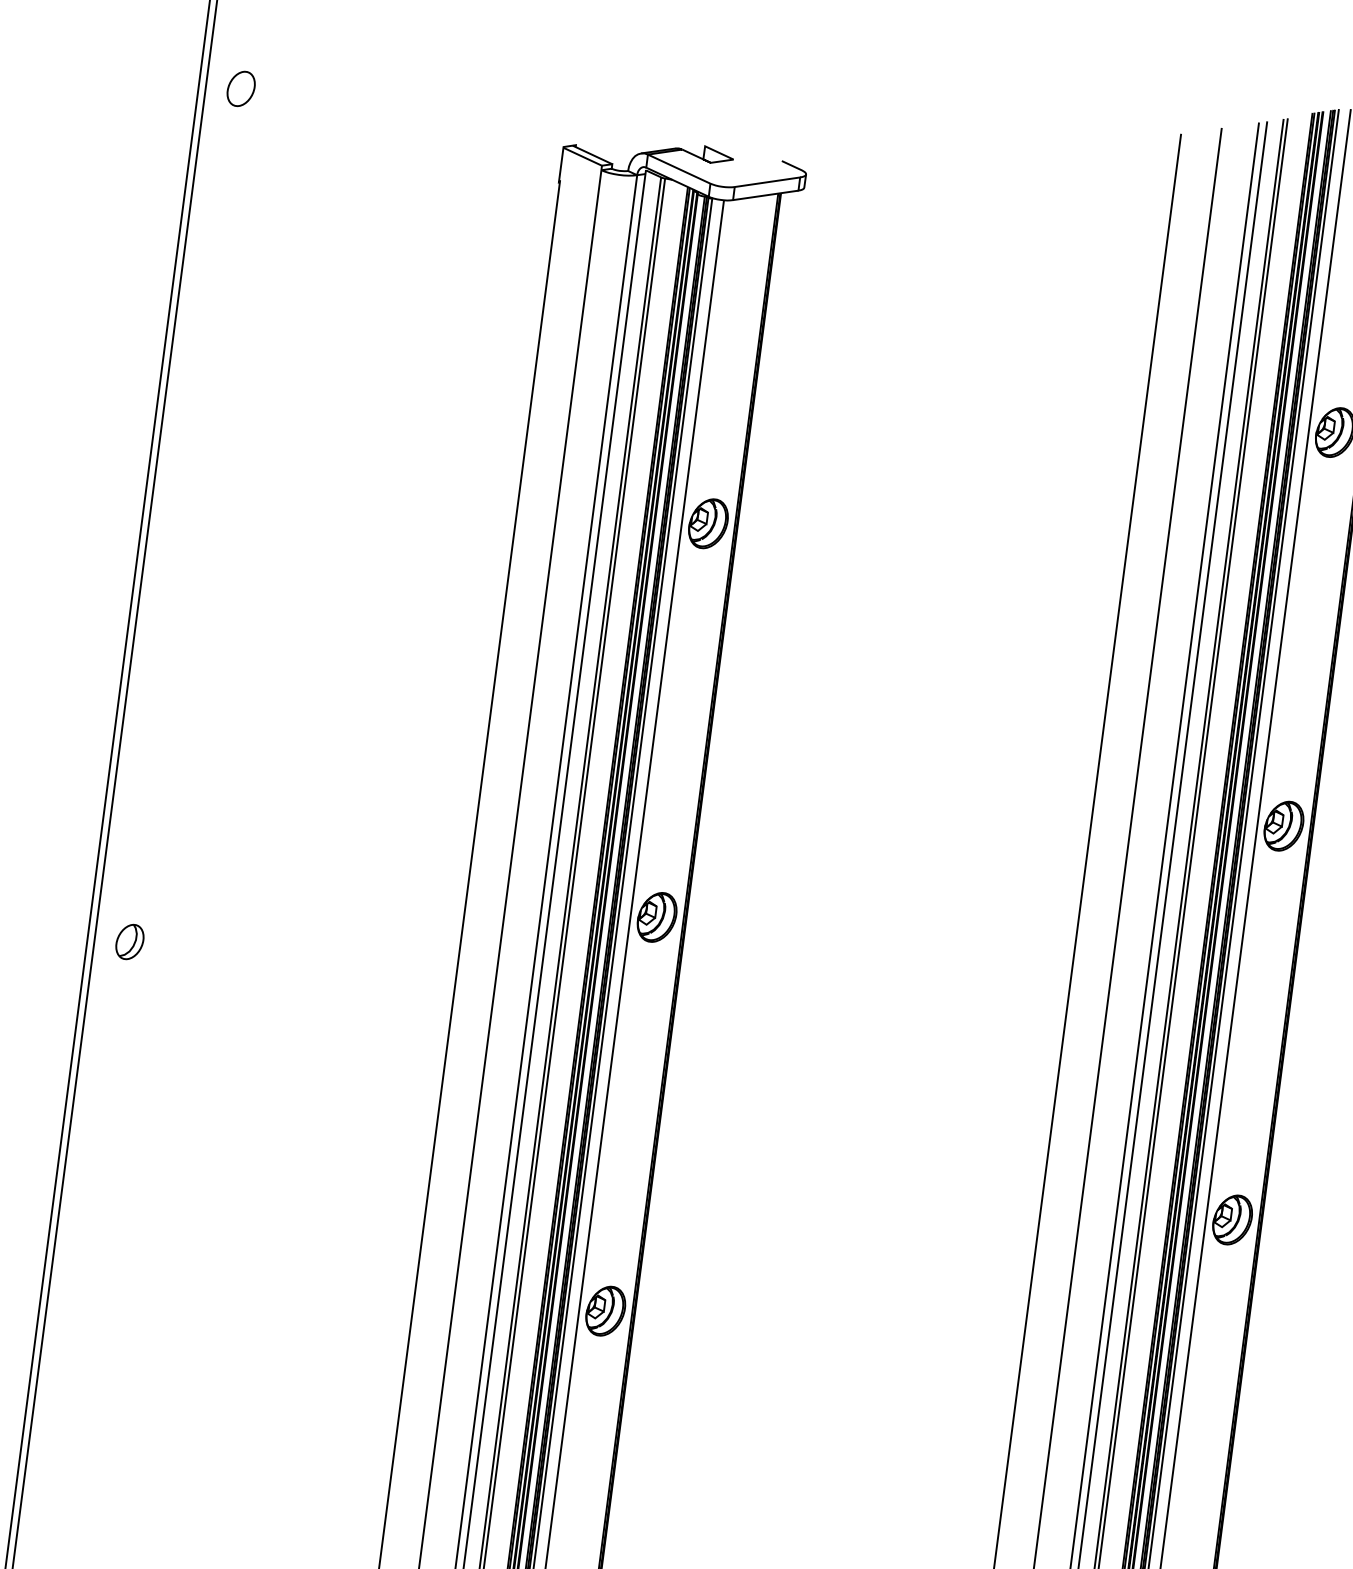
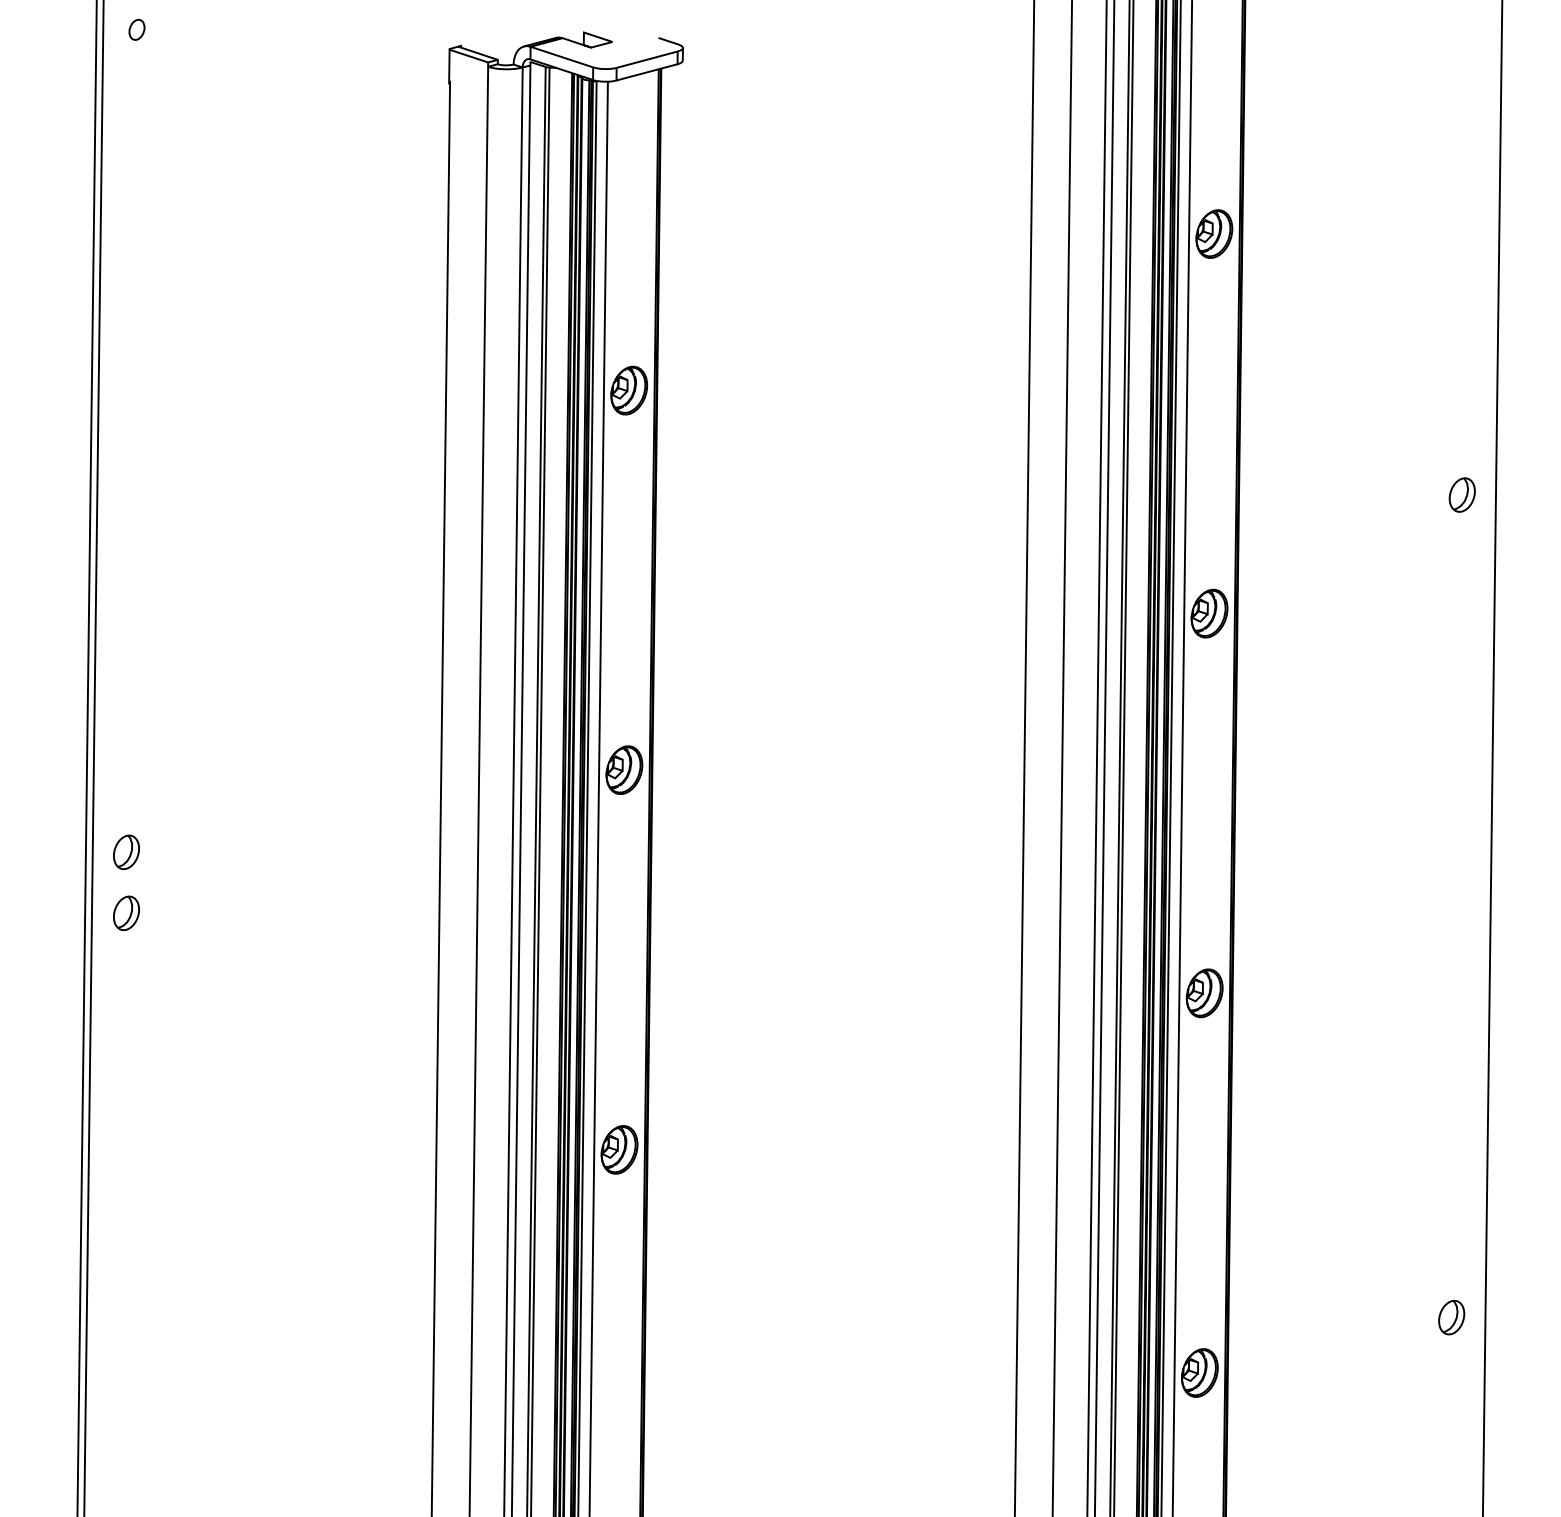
part: (240, 88) -> (136, 29), size x0.6
part: (122, 1004) -> (126, 912), added

